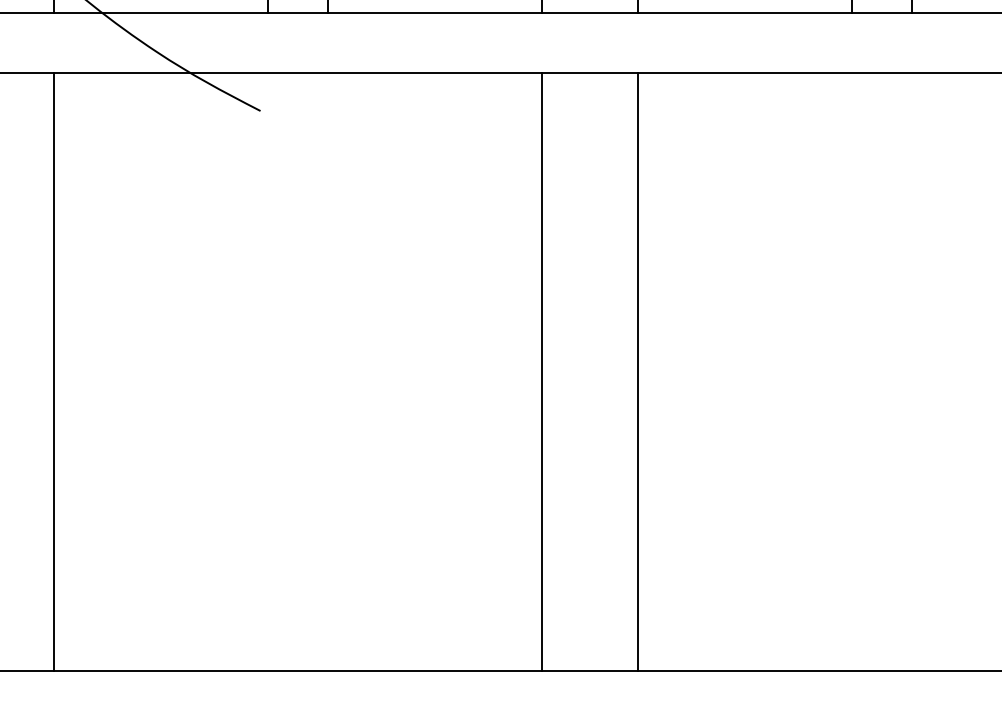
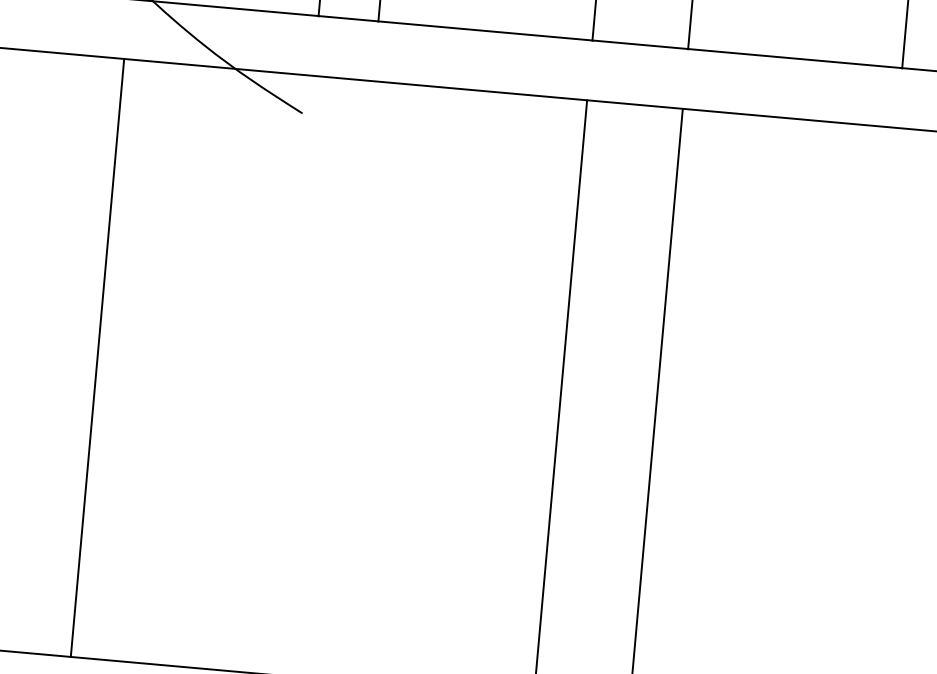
line: (53, 371) -> (97, 357), moved

